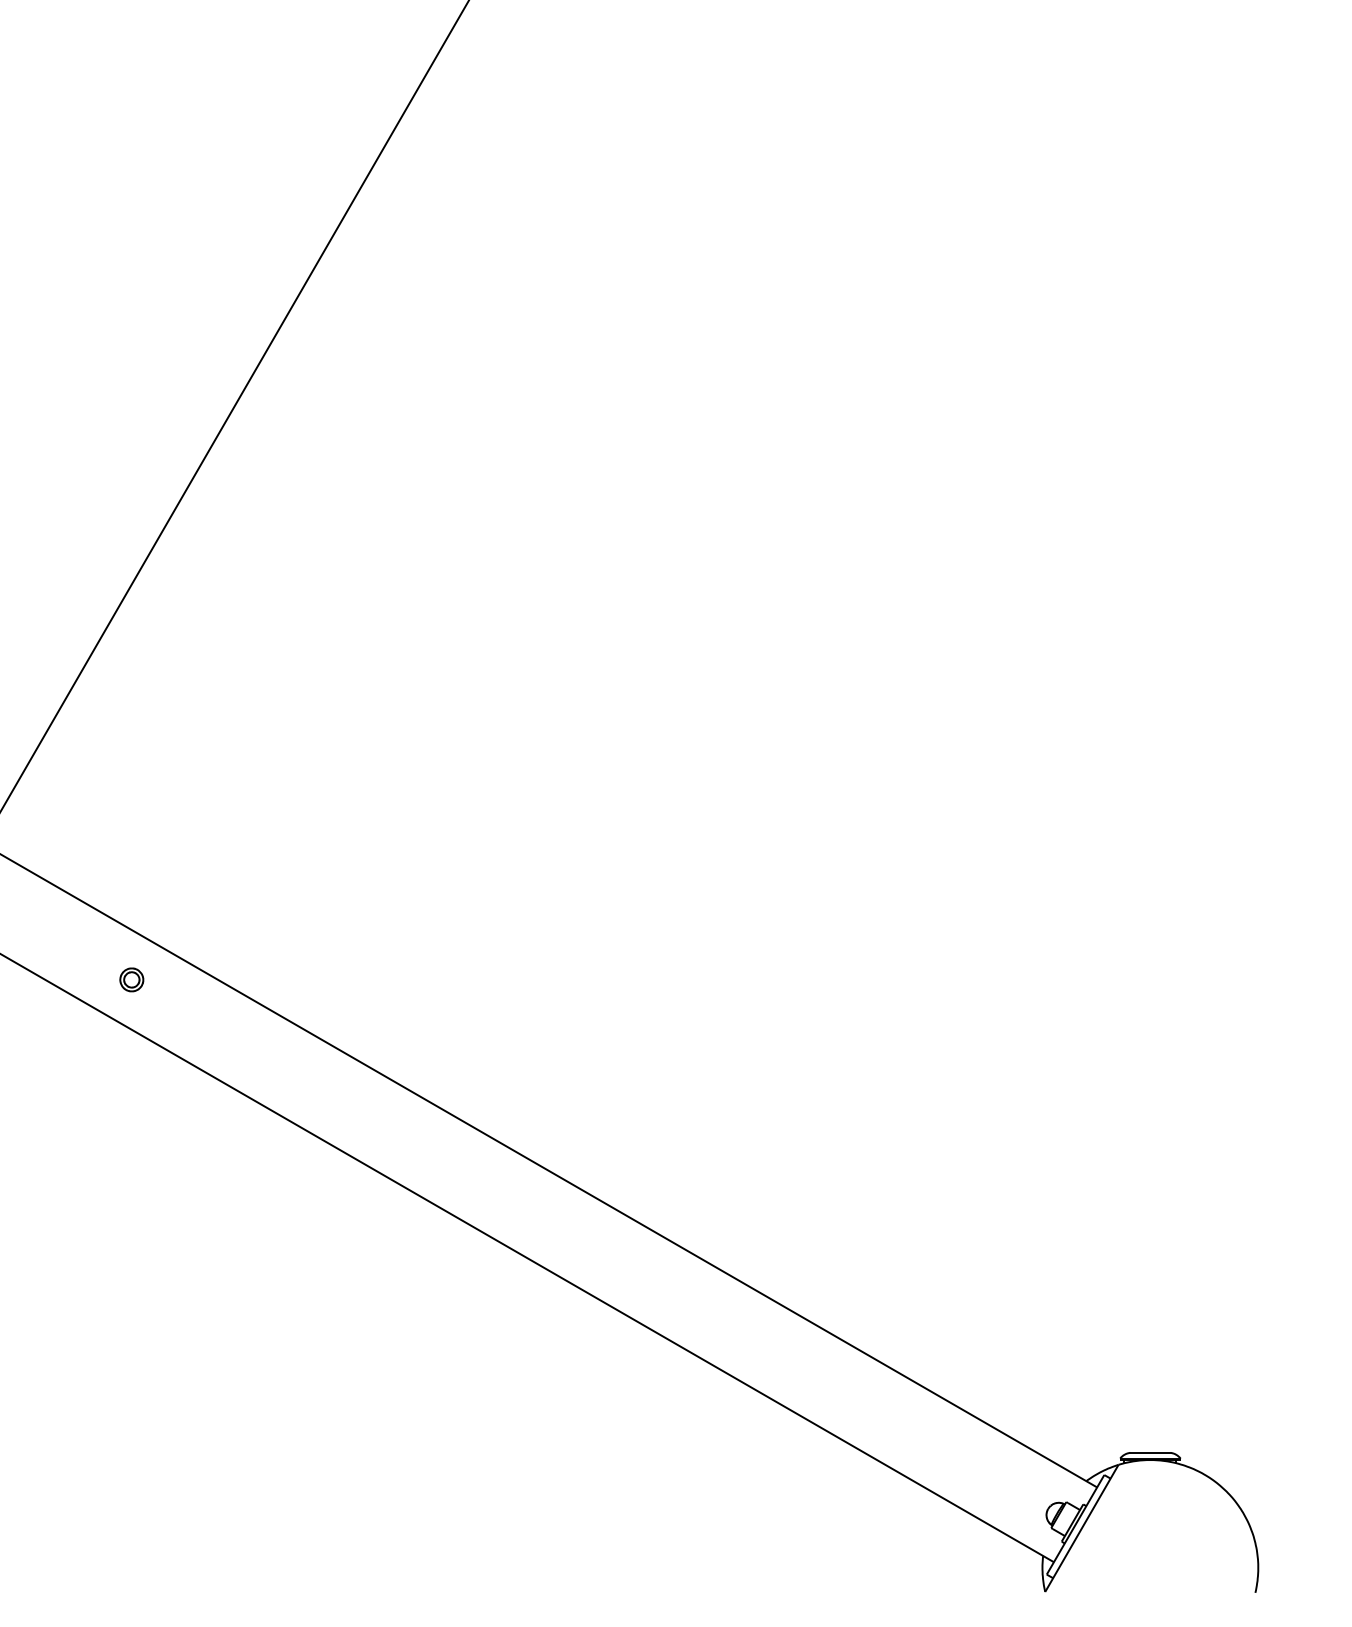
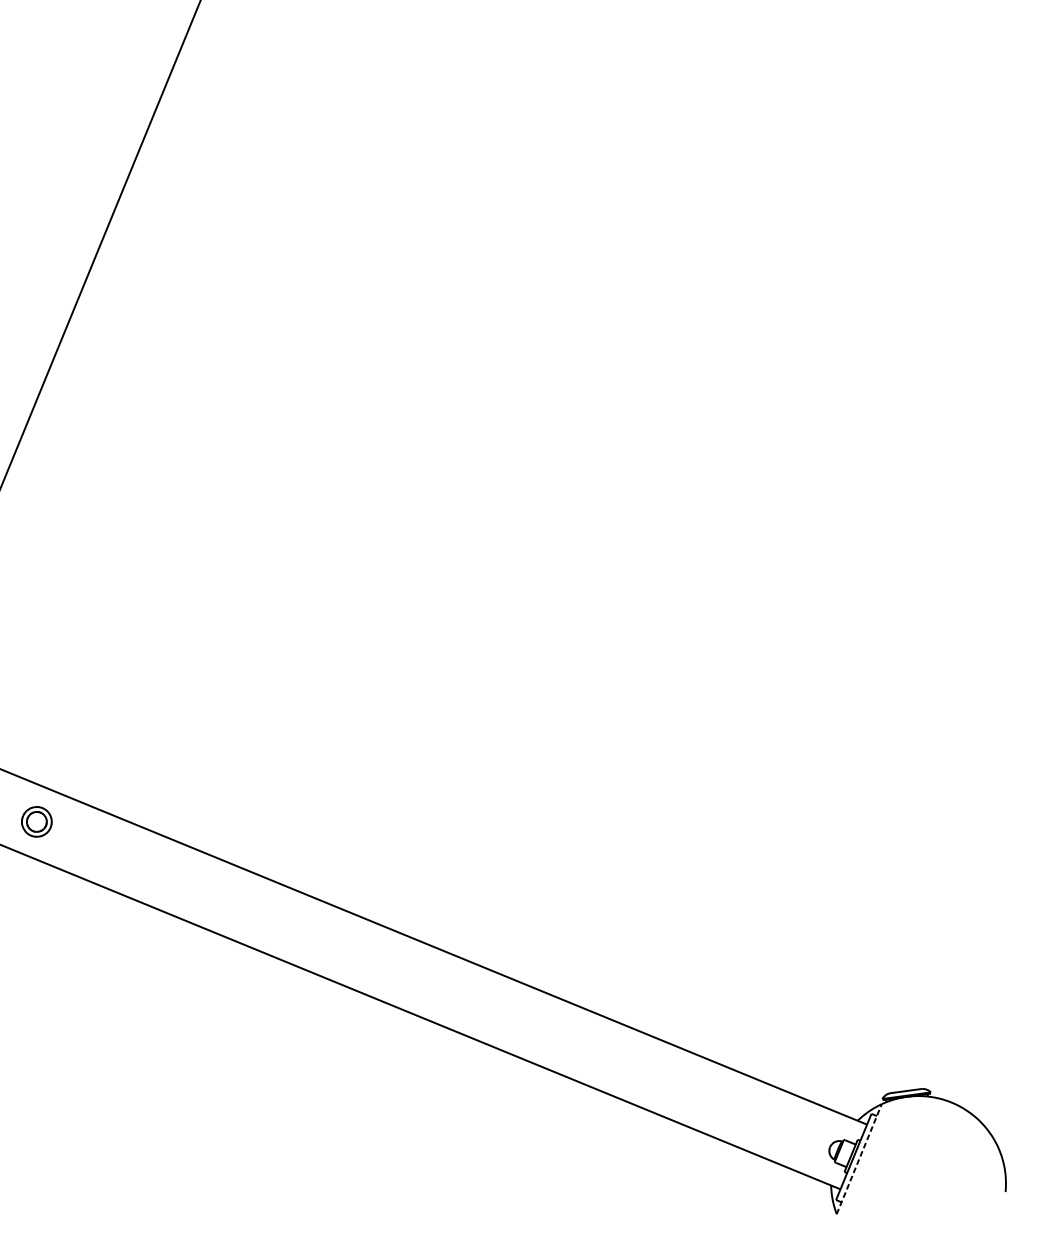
part: (131, 979) -> (36, 821), size x1.6
line: (1082, 1527) -> (859, 1158), solid -> dashed

